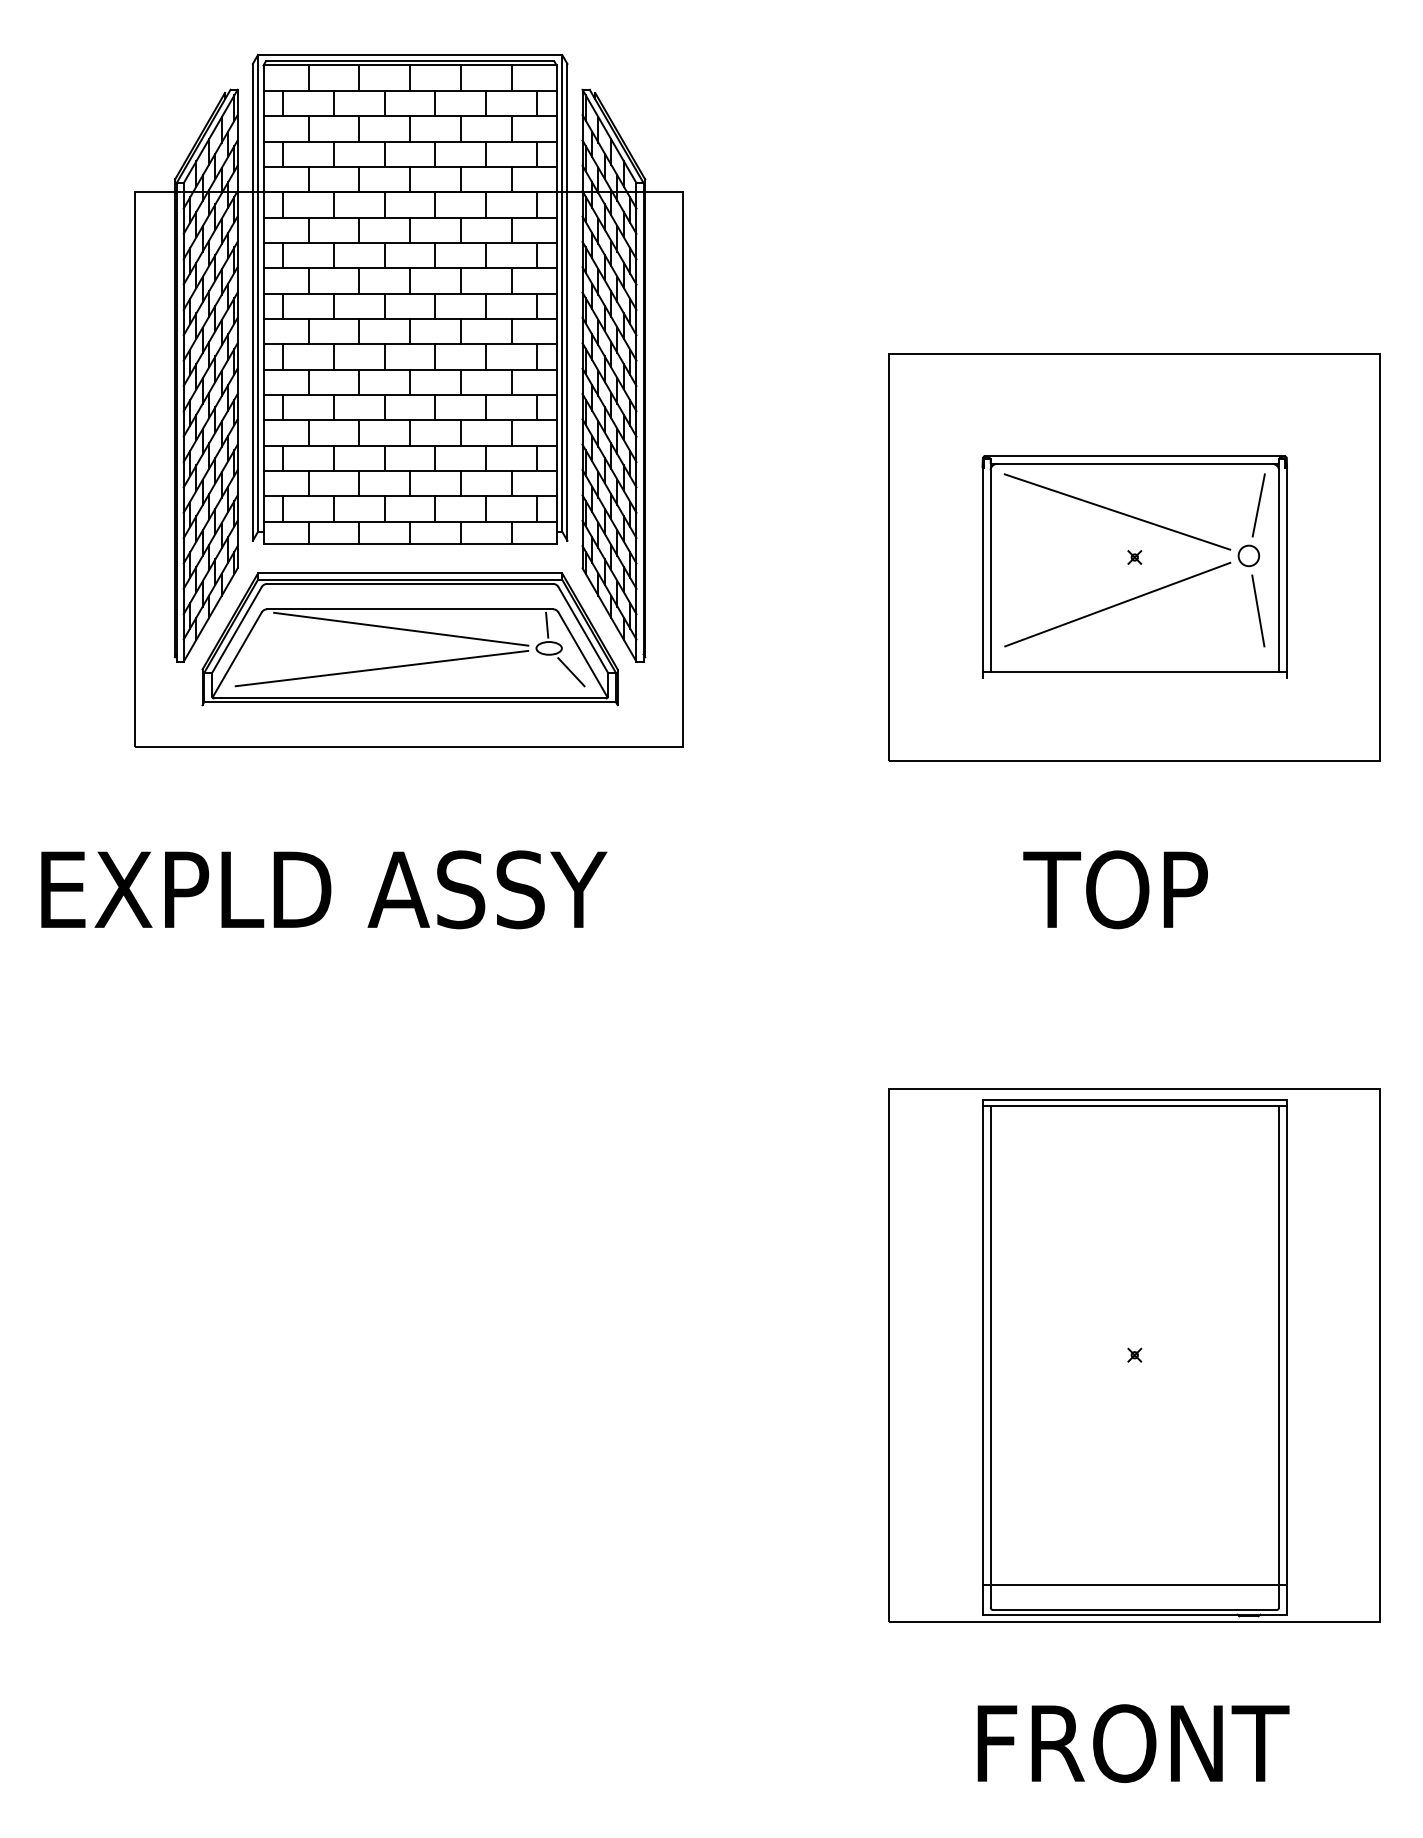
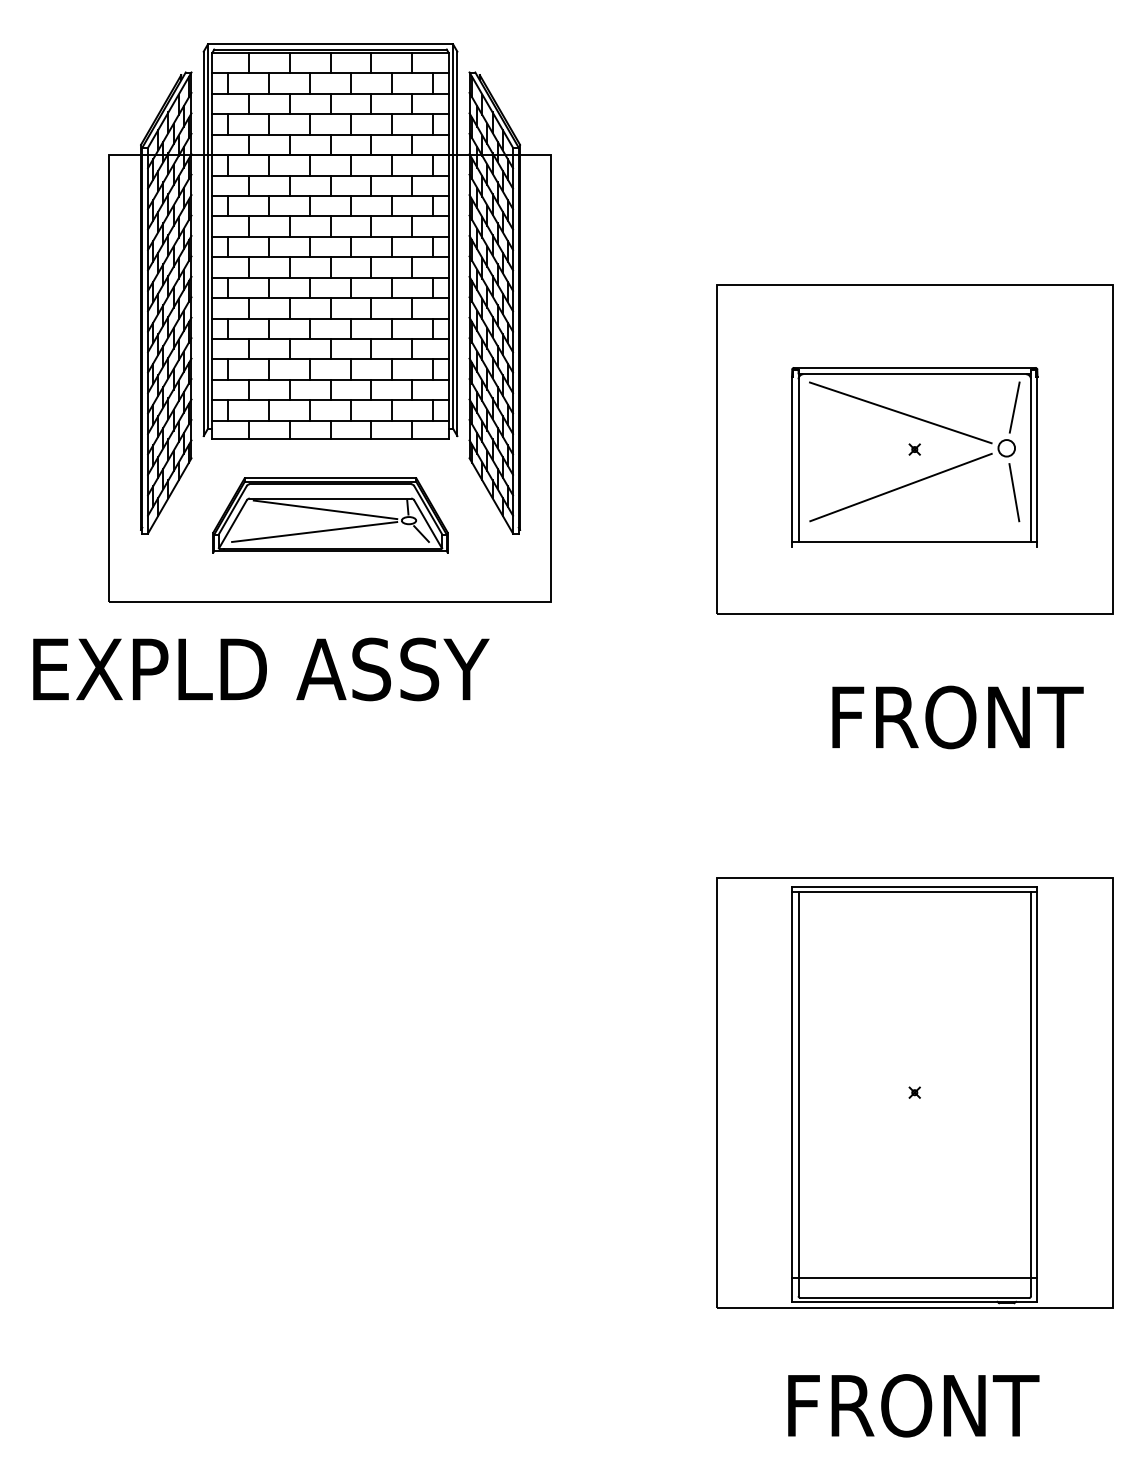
part: (410, 639) -> (330, 515), size x0.7
text: (324, 889) -> (261, 669), moved
text: (1182, 889) -> (953, 717), TOP -> FRONT

